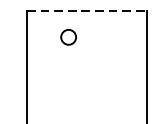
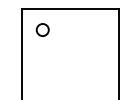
line: (86, 10) -> (70, 8), dashed -> solid
circle: (68, 36) -> (42, 29), moved

